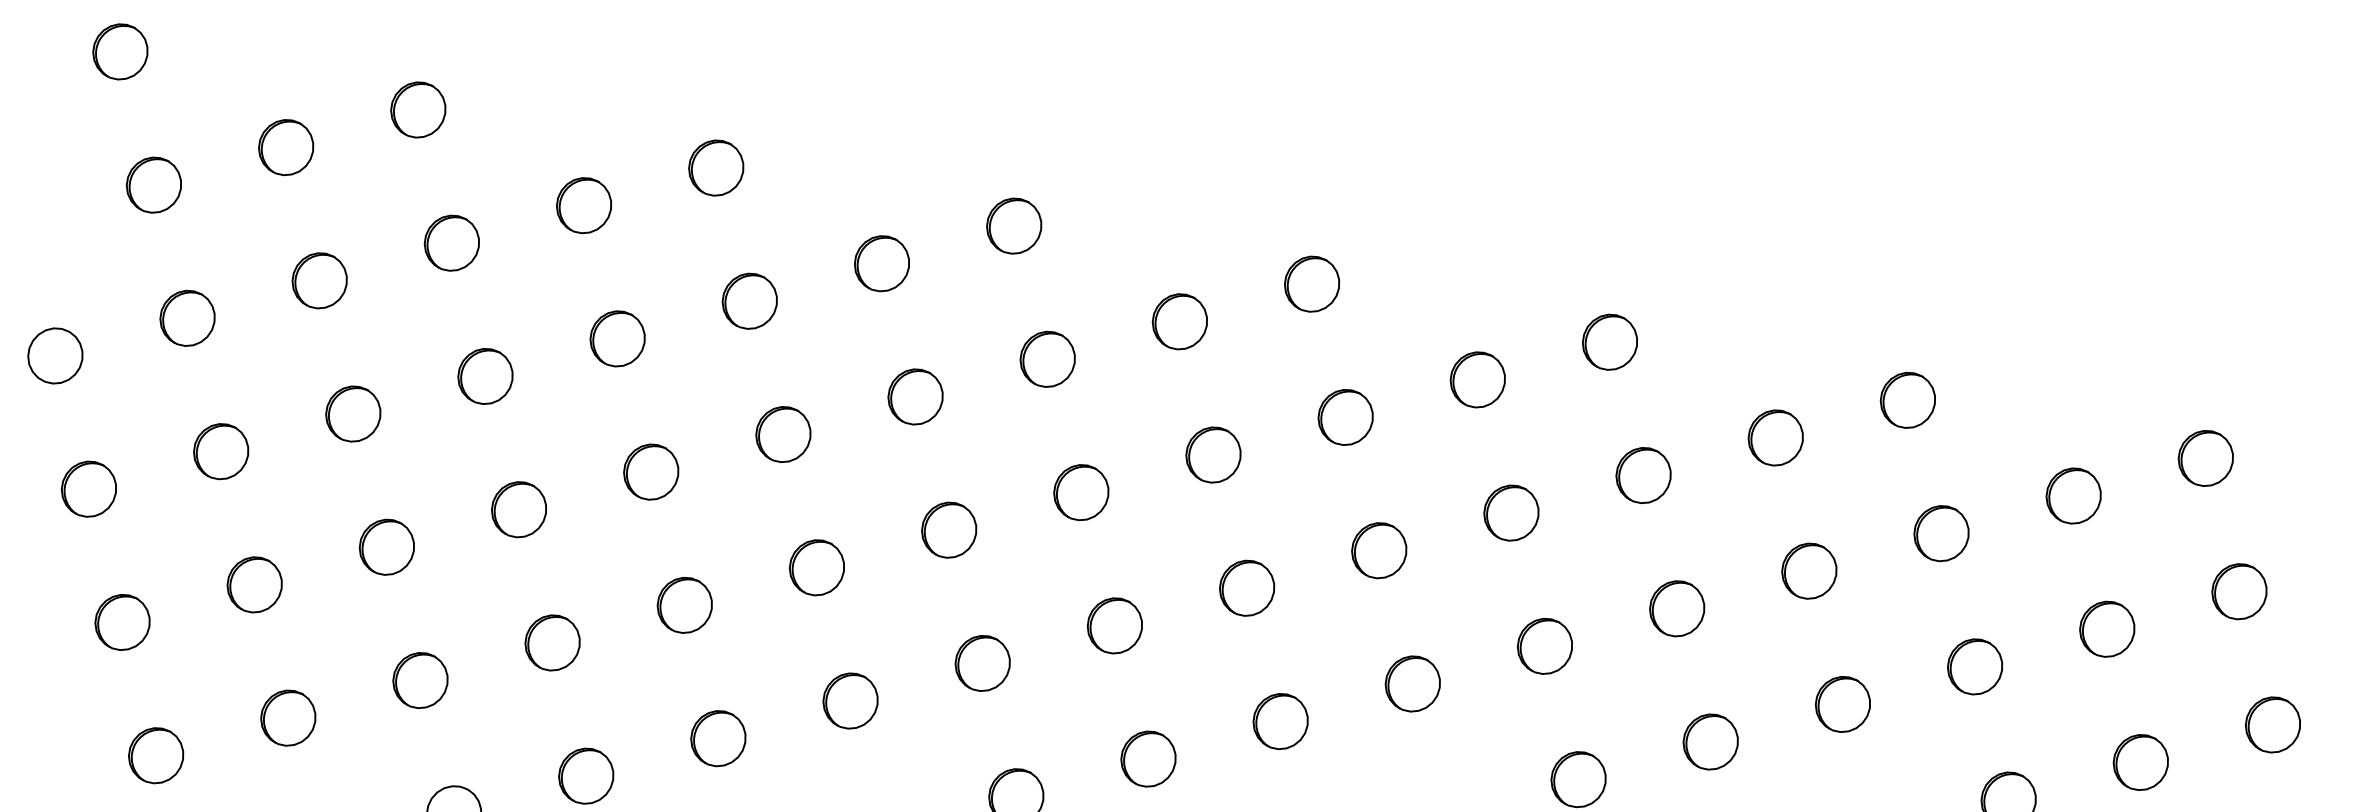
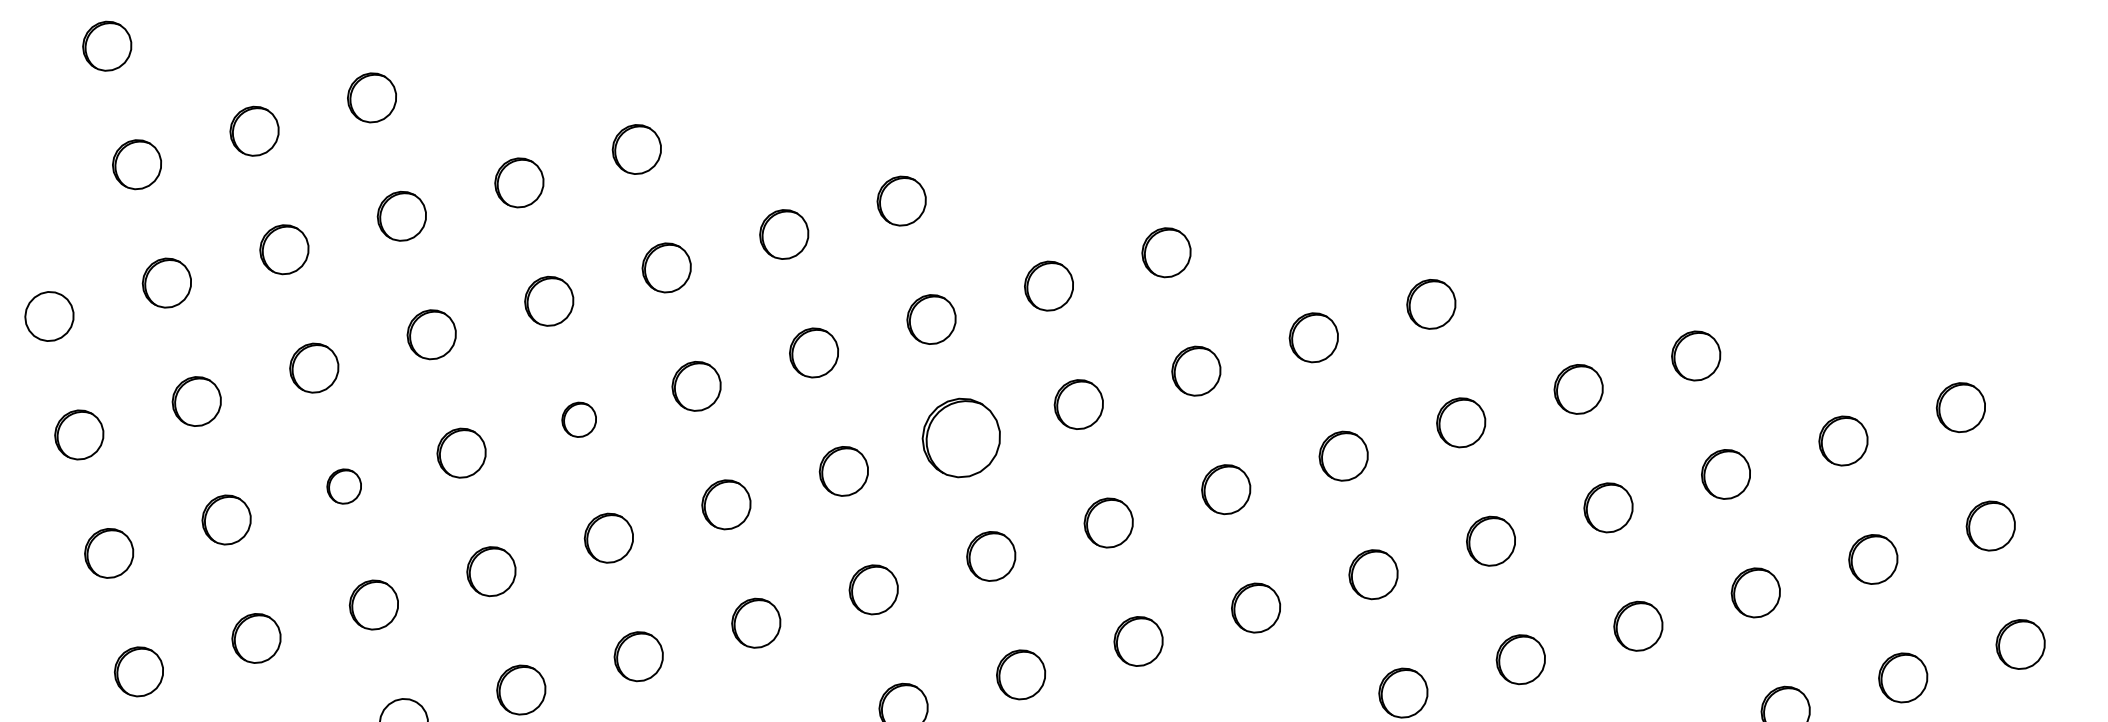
part: (651, 471) -> (579, 419), size x0.7
part: (1081, 492) -> (961, 437), size x1.6
part: (387, 547) -> (344, 486), size x0.7

